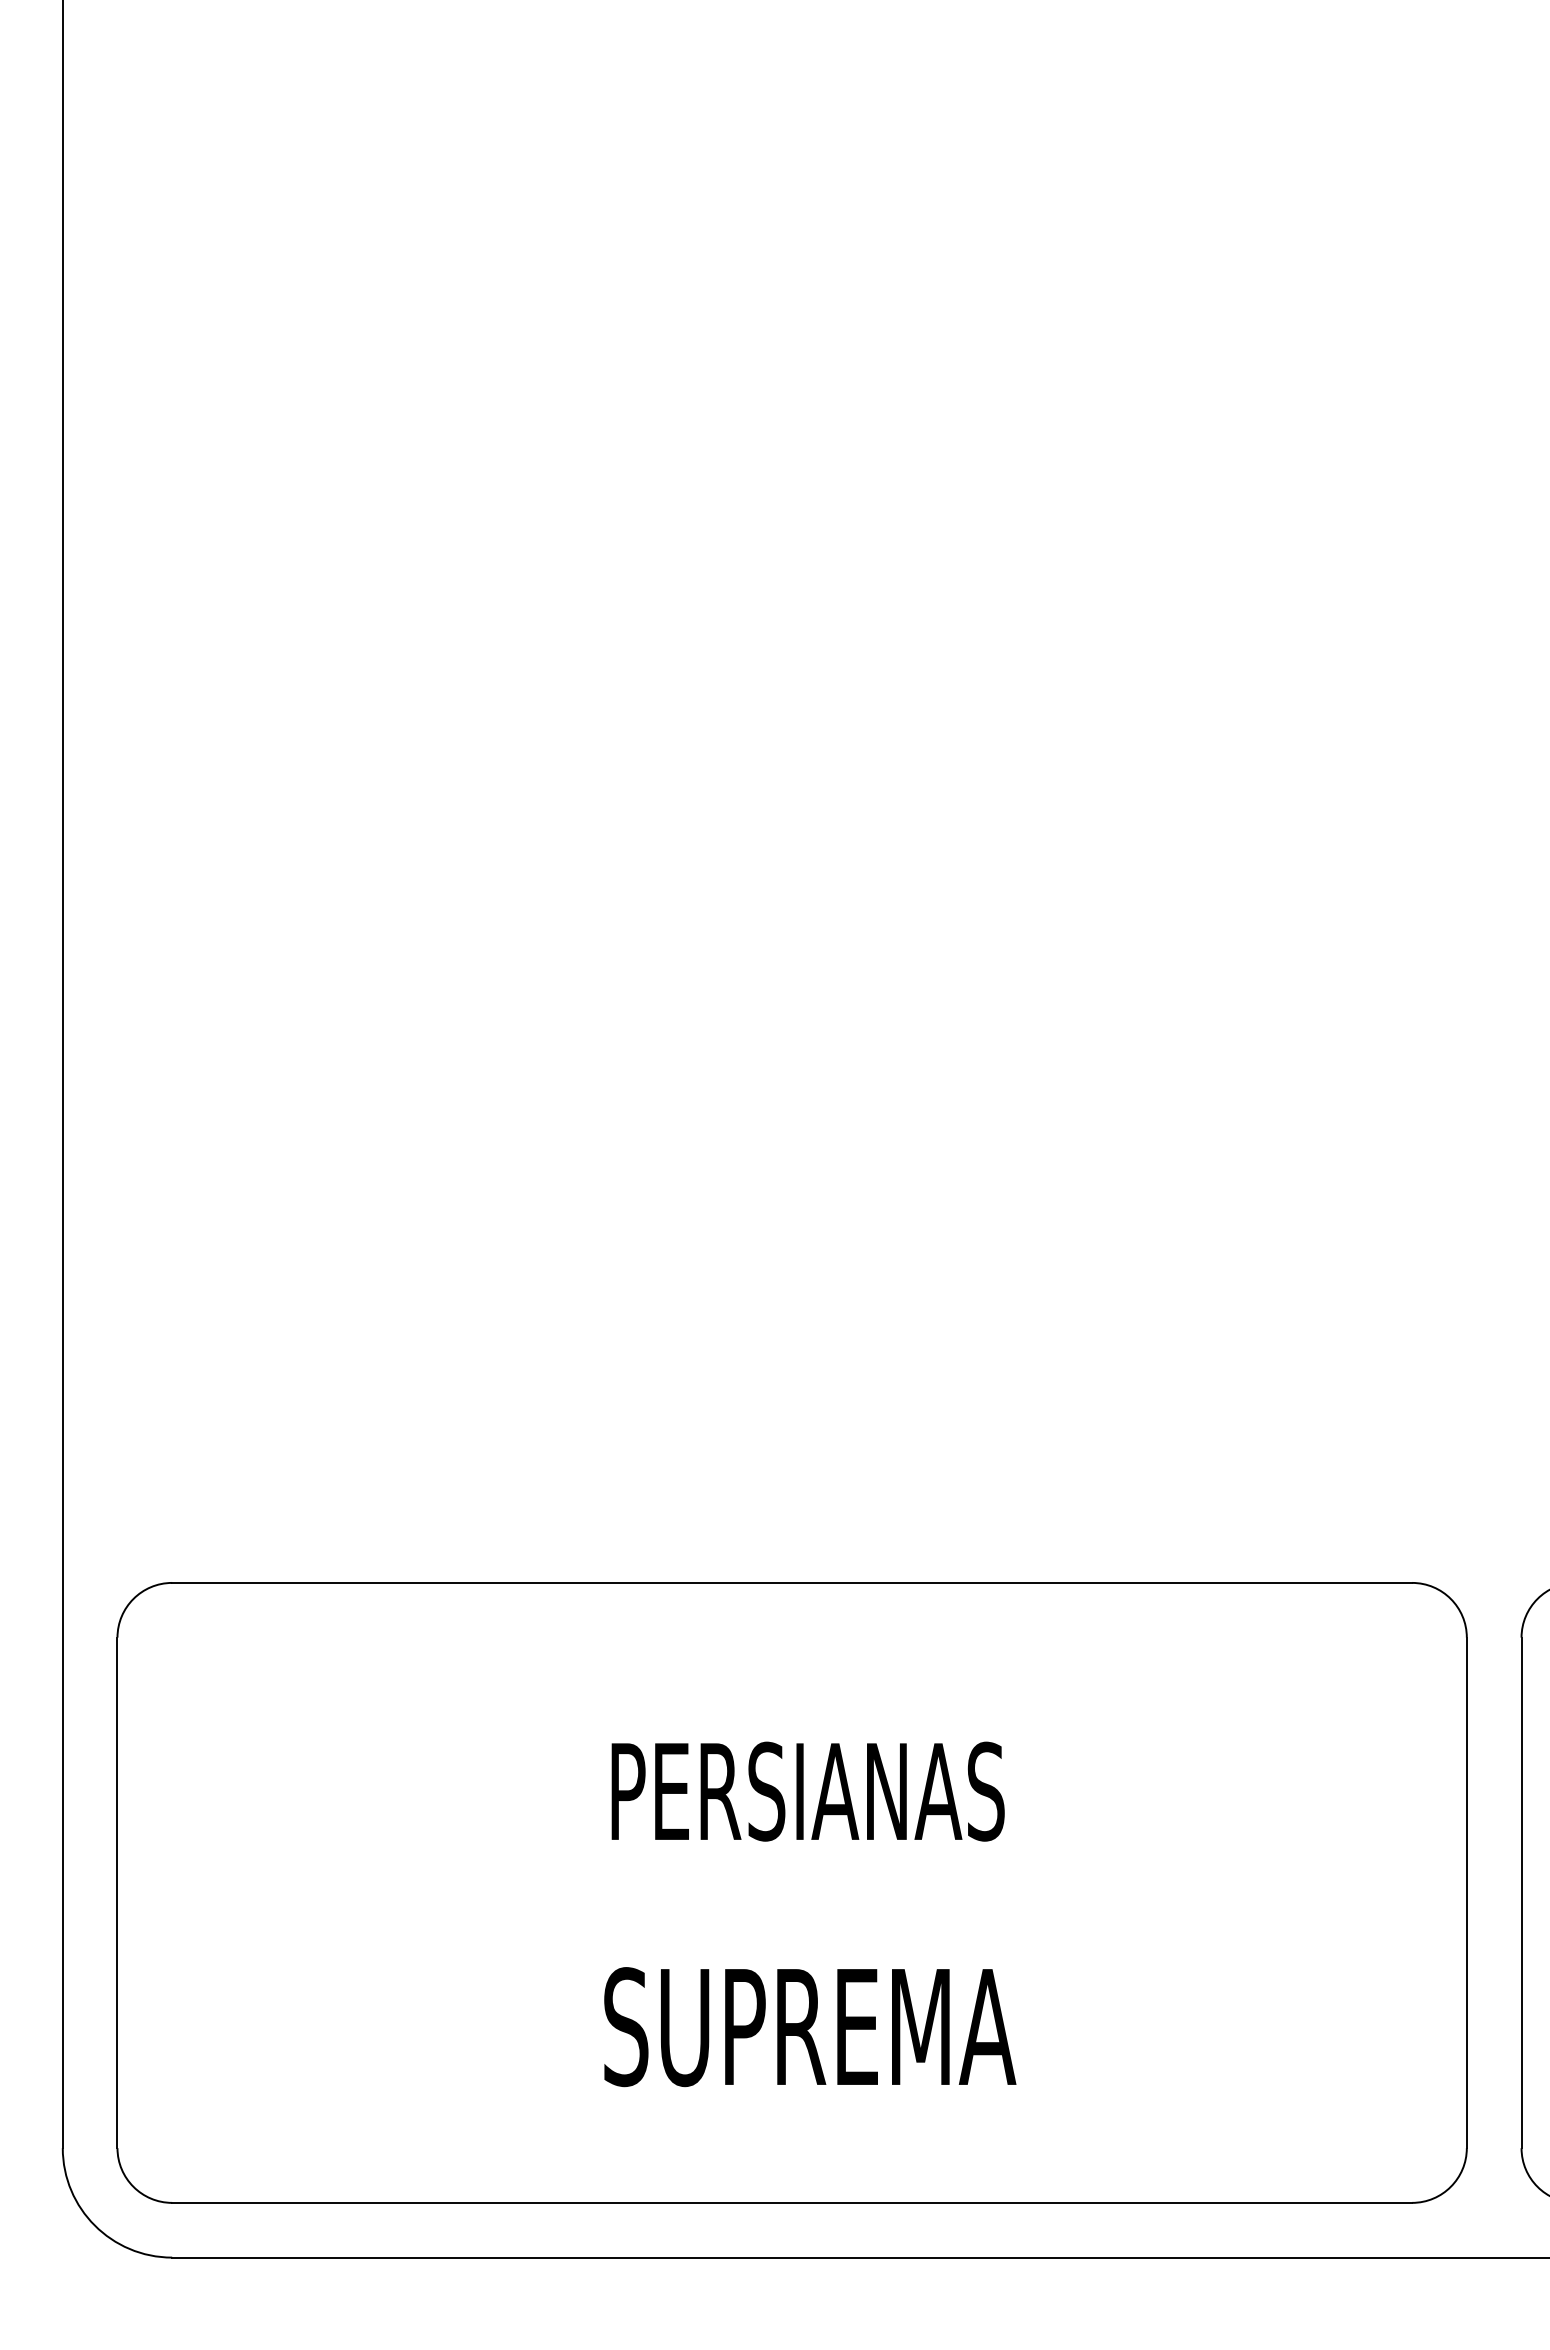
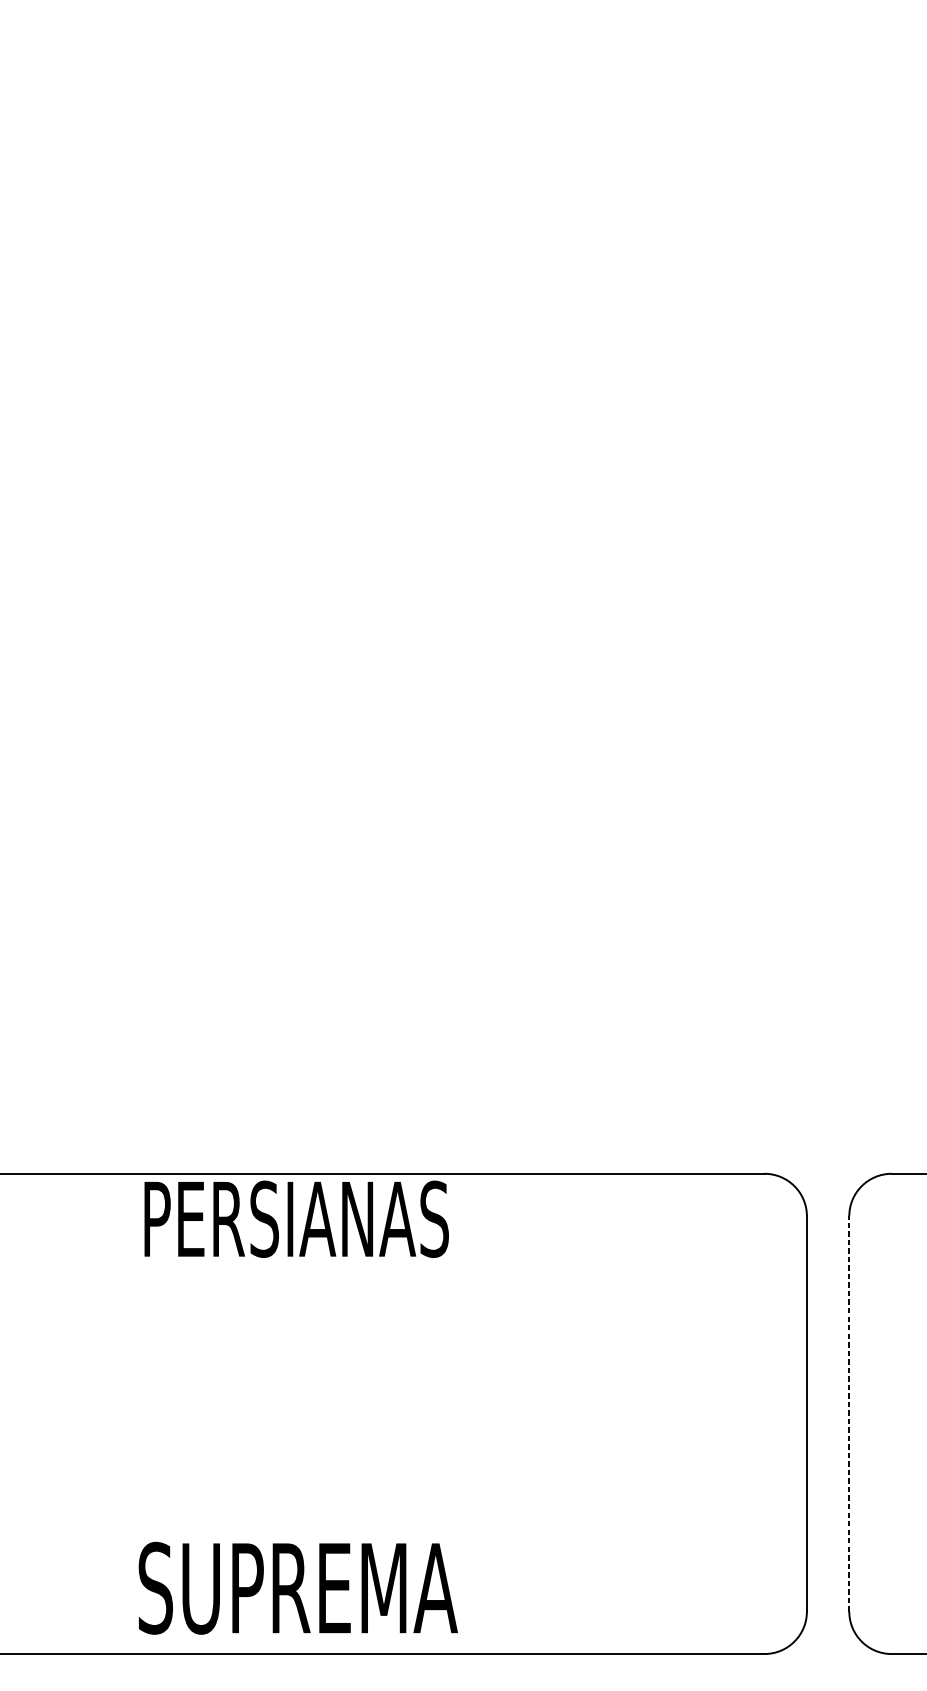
text: (807, 1791) -> (296, 1219), moved
line: (1521, 1892) -> (849, 1413), solid -> dashed
text: (810, 2027) -> (298, 1588), moved

